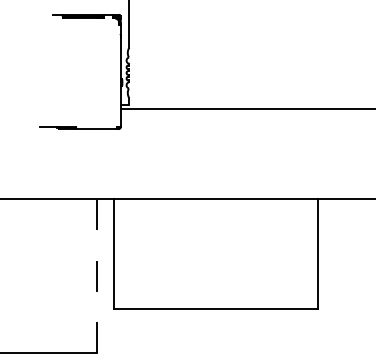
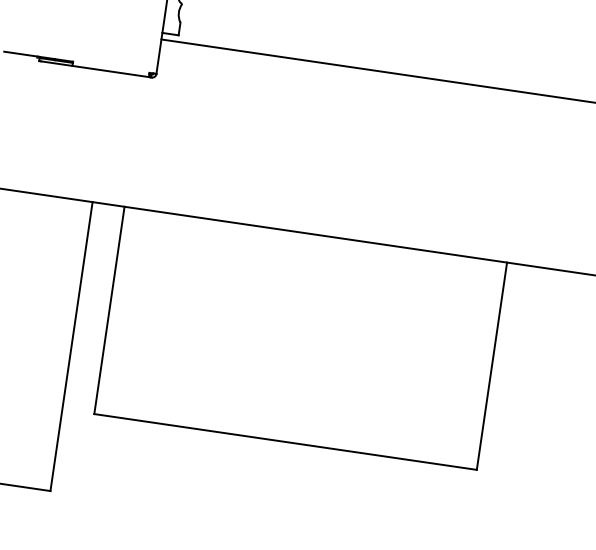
line: (97, 275) -> (72, 346), dashed -> solid

